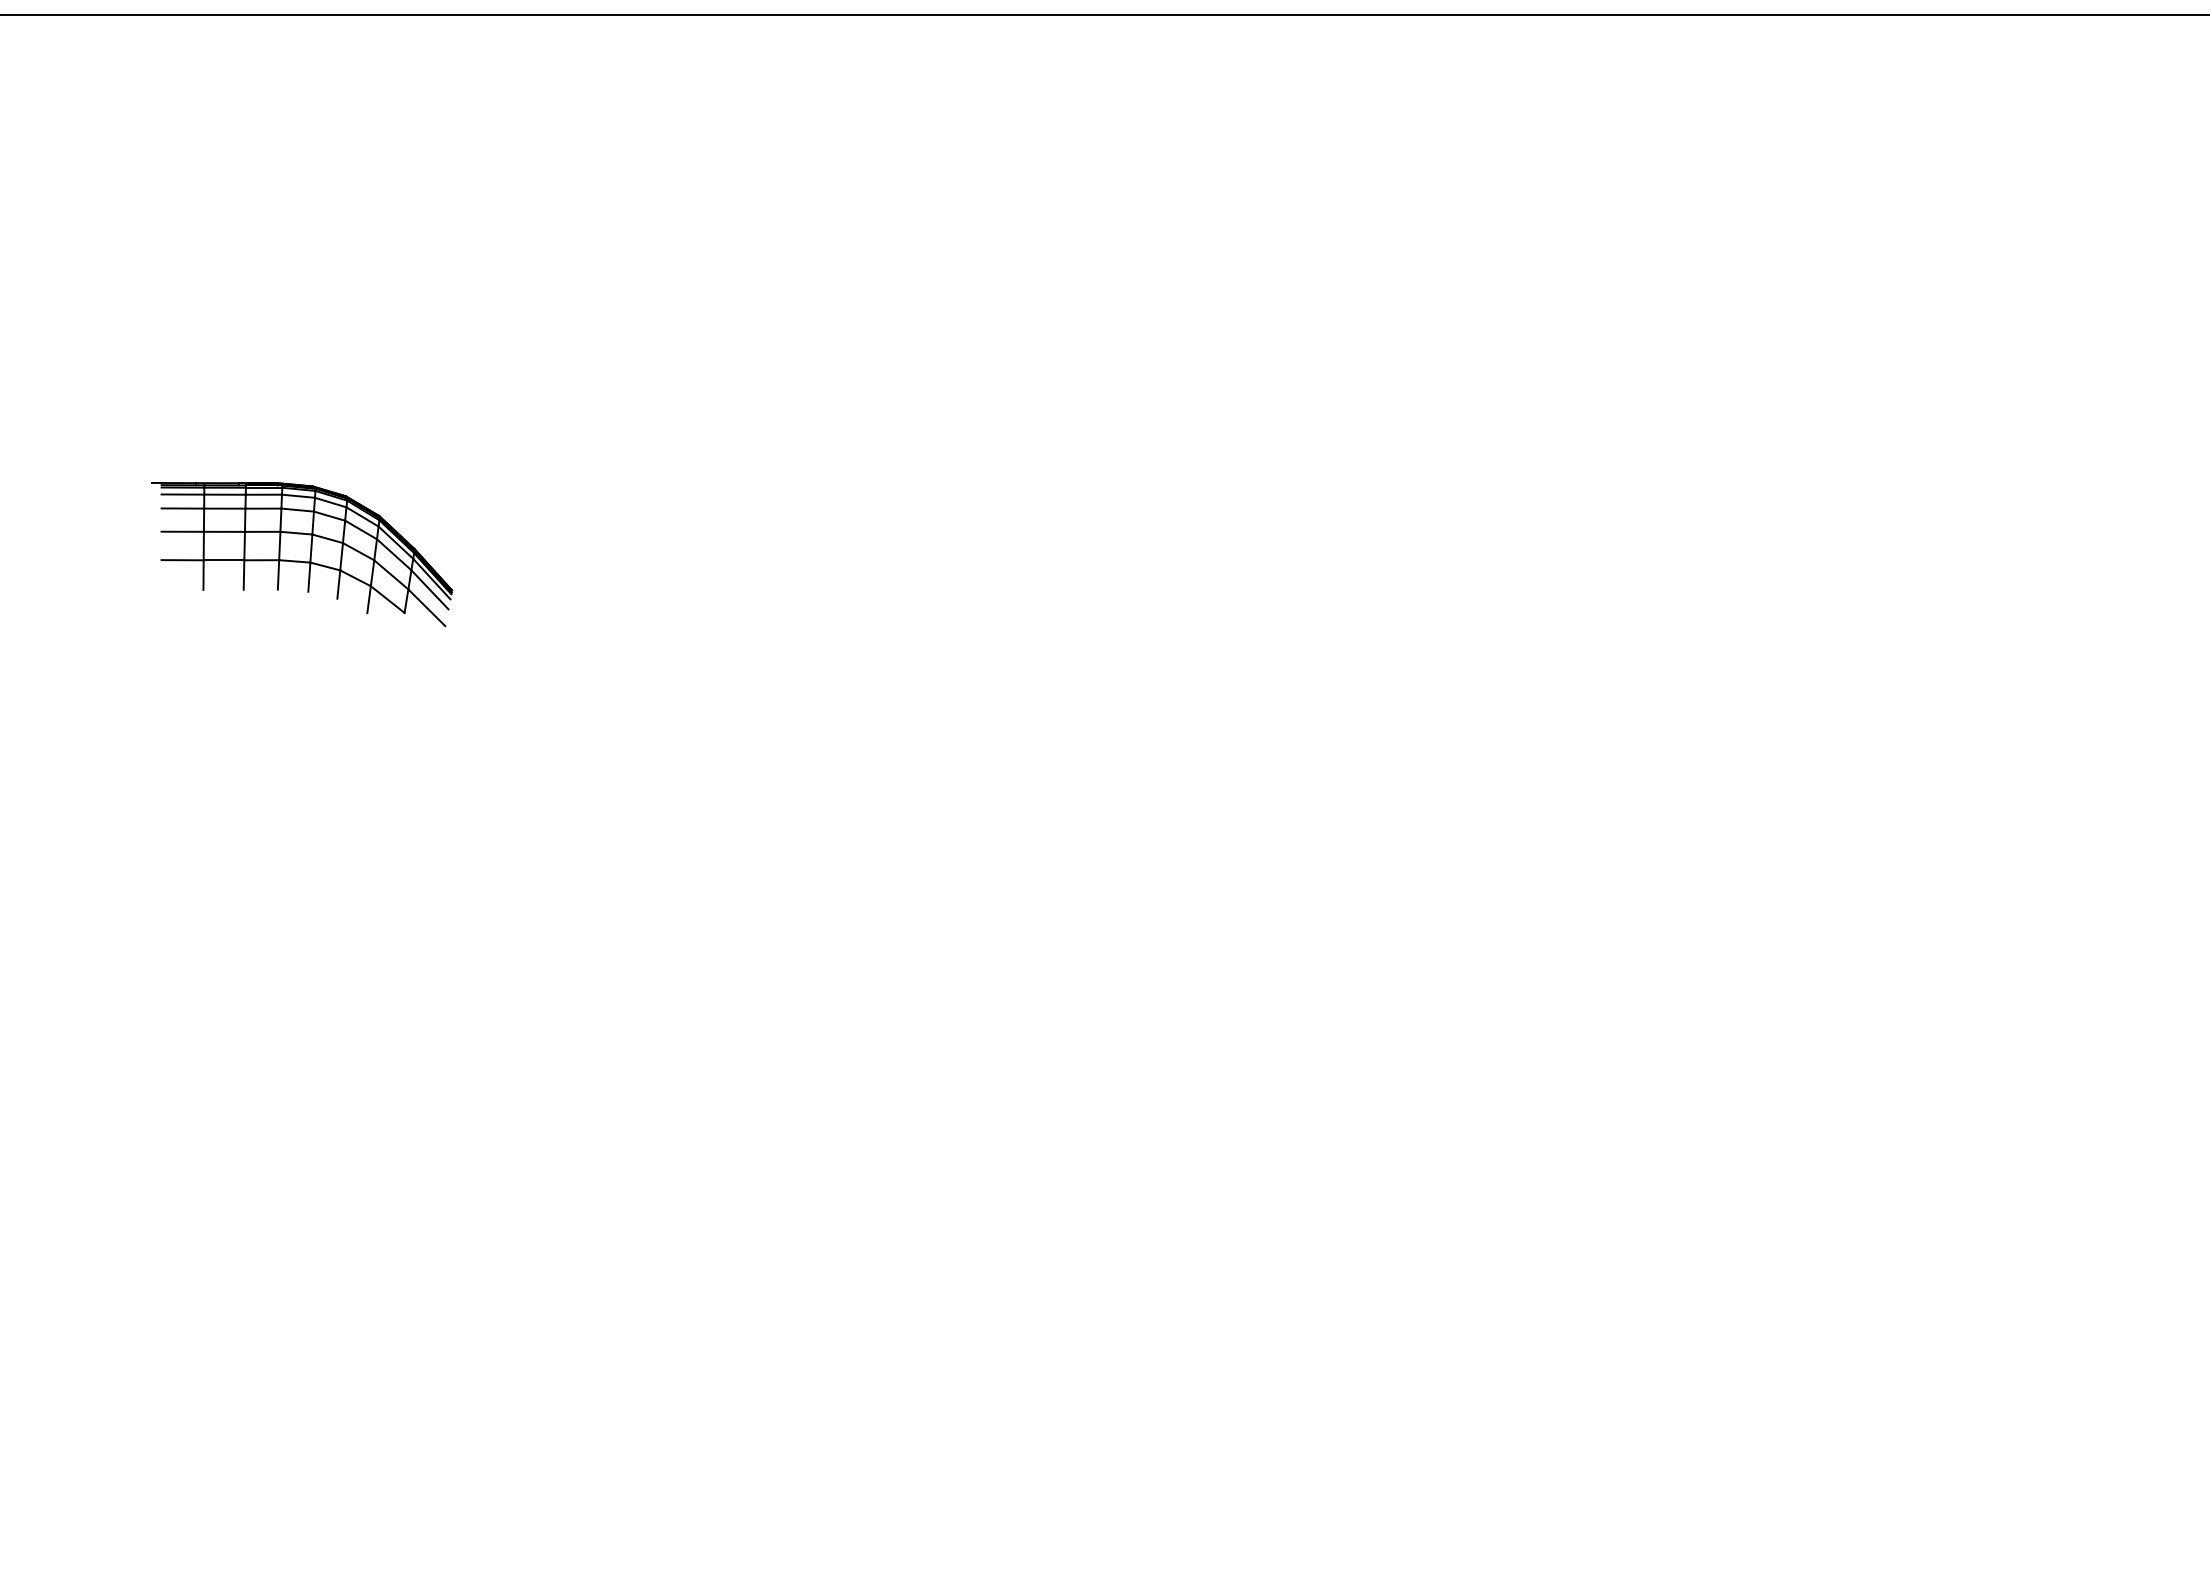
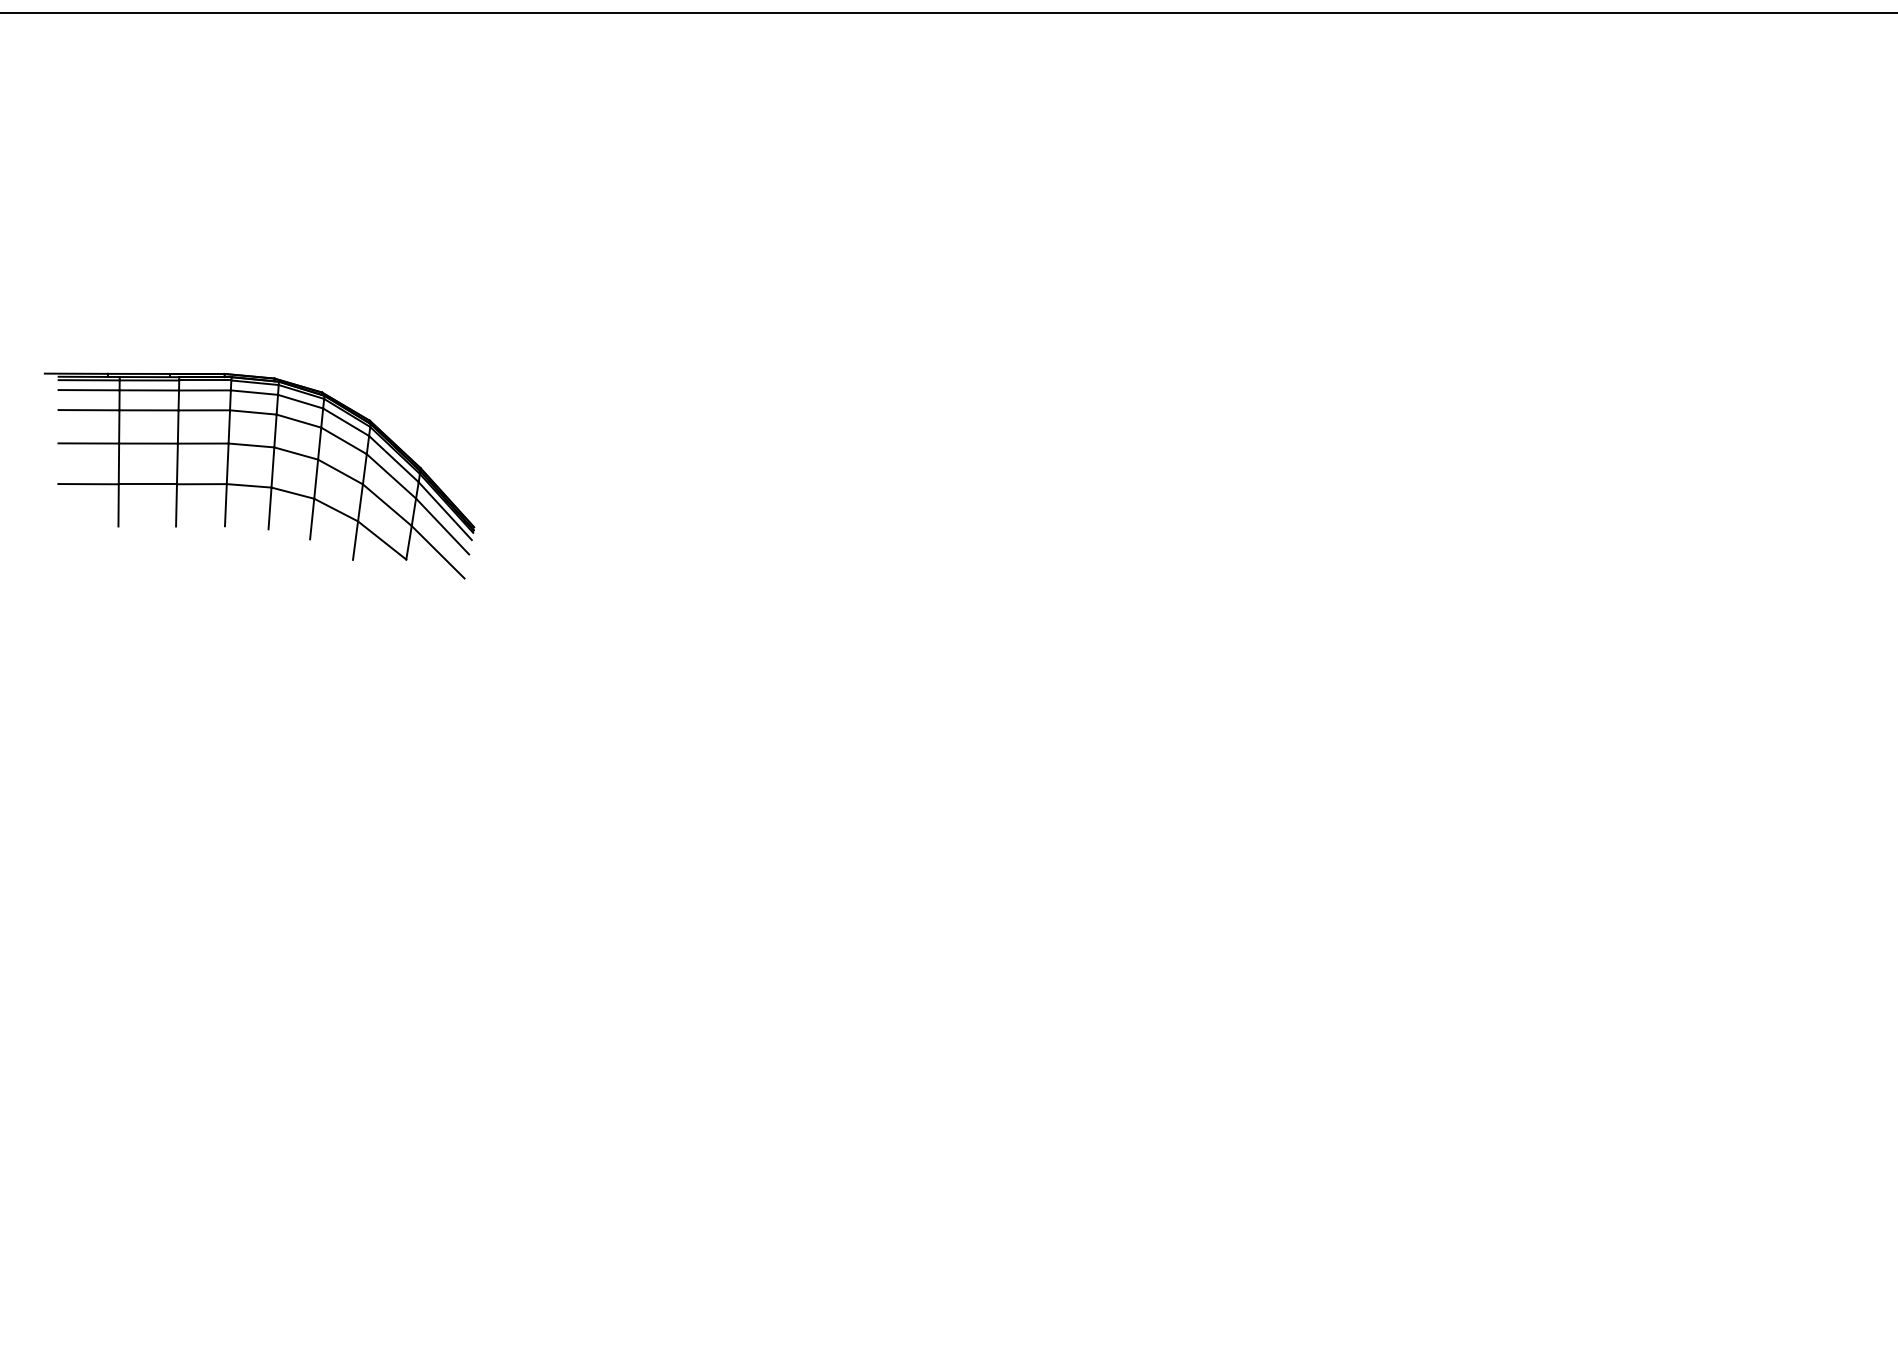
part: (302, 553) -> (259, 475), size x1.67

